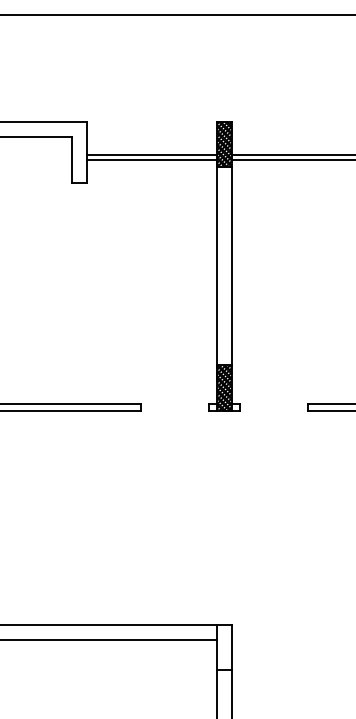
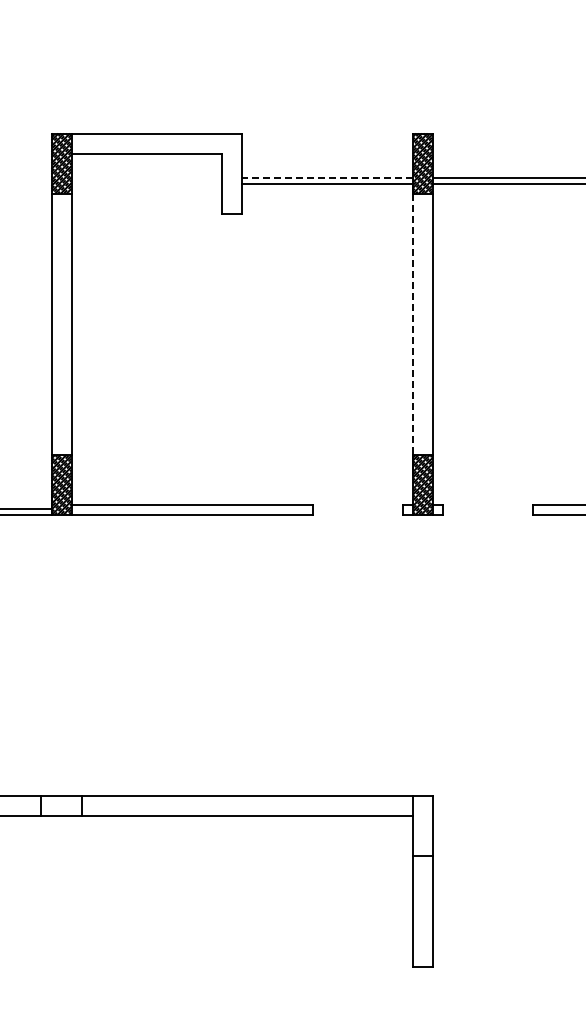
line: (152, 155) -> (327, 177), solid -> dashed
line: (216, 266) -> (412, 324), solid -> dashed

